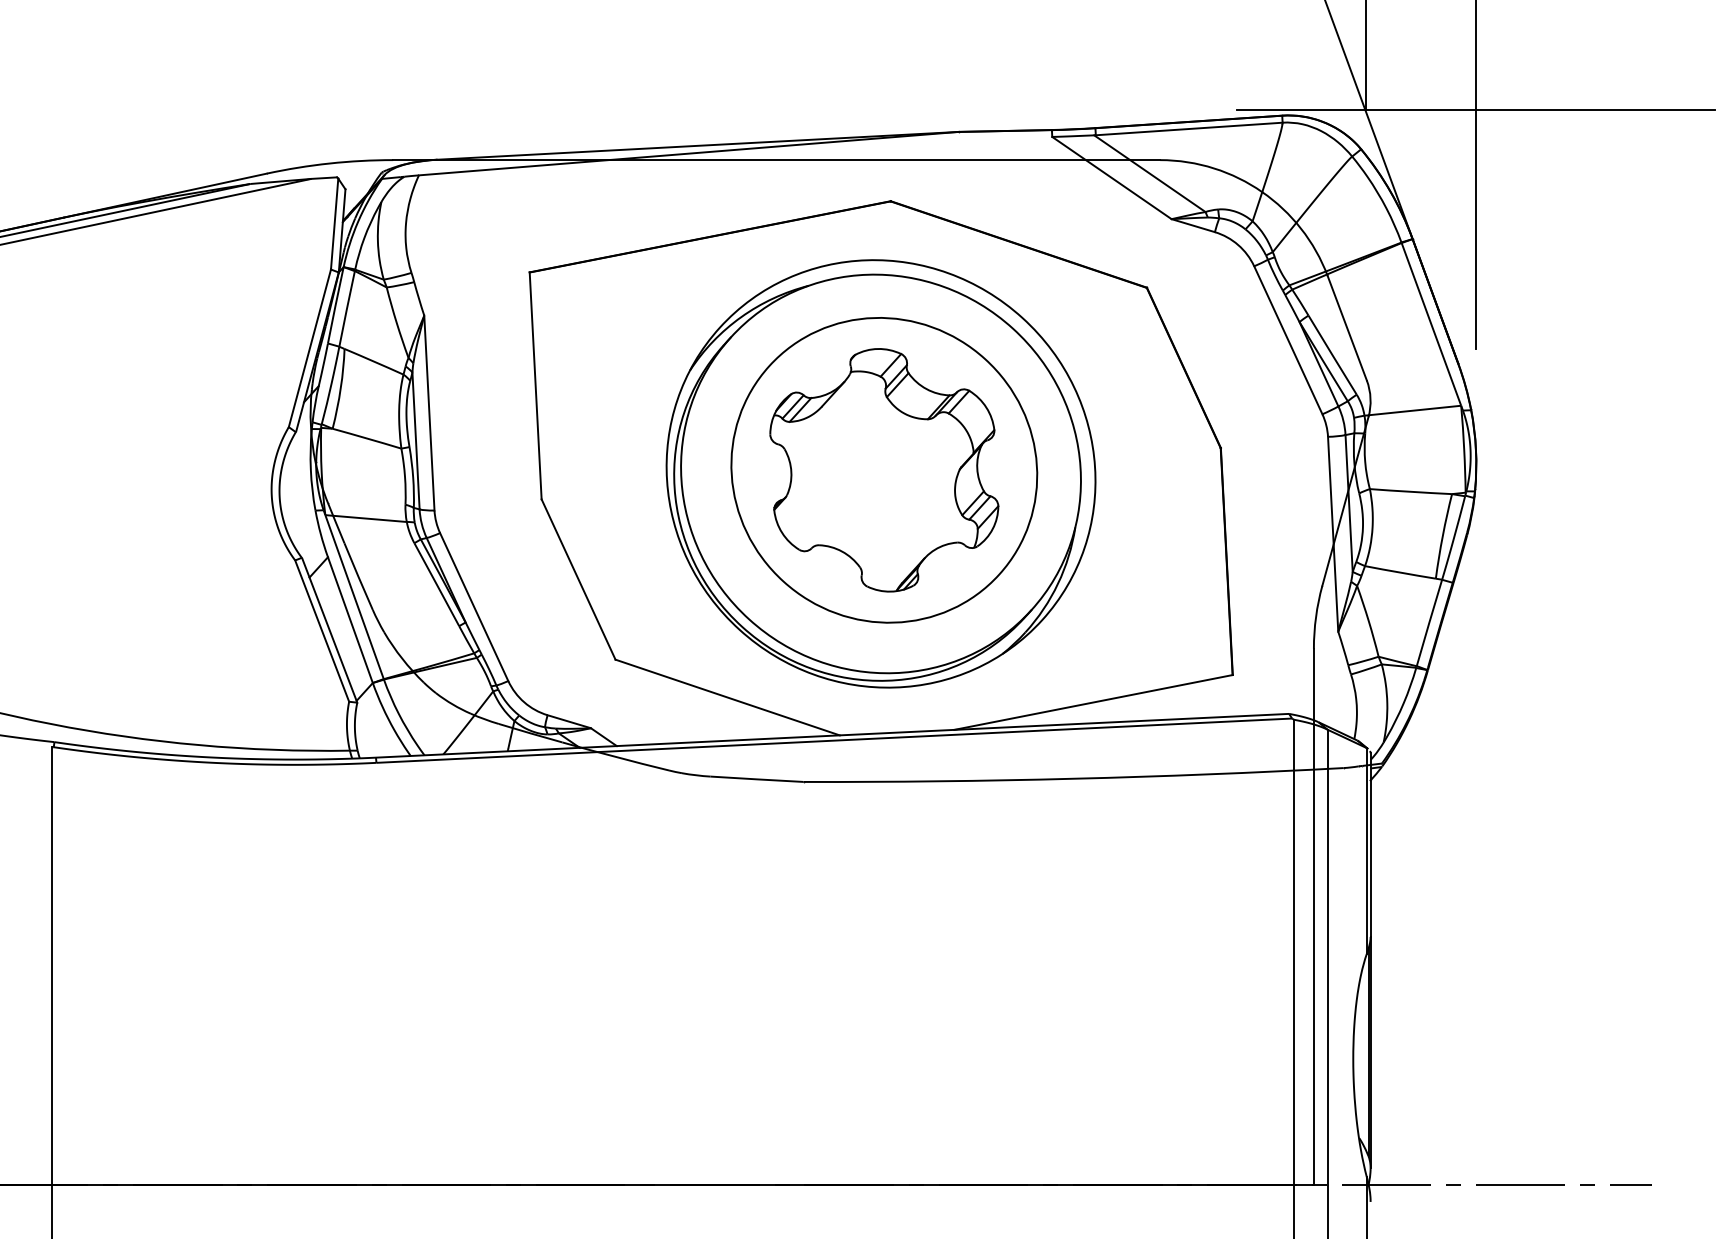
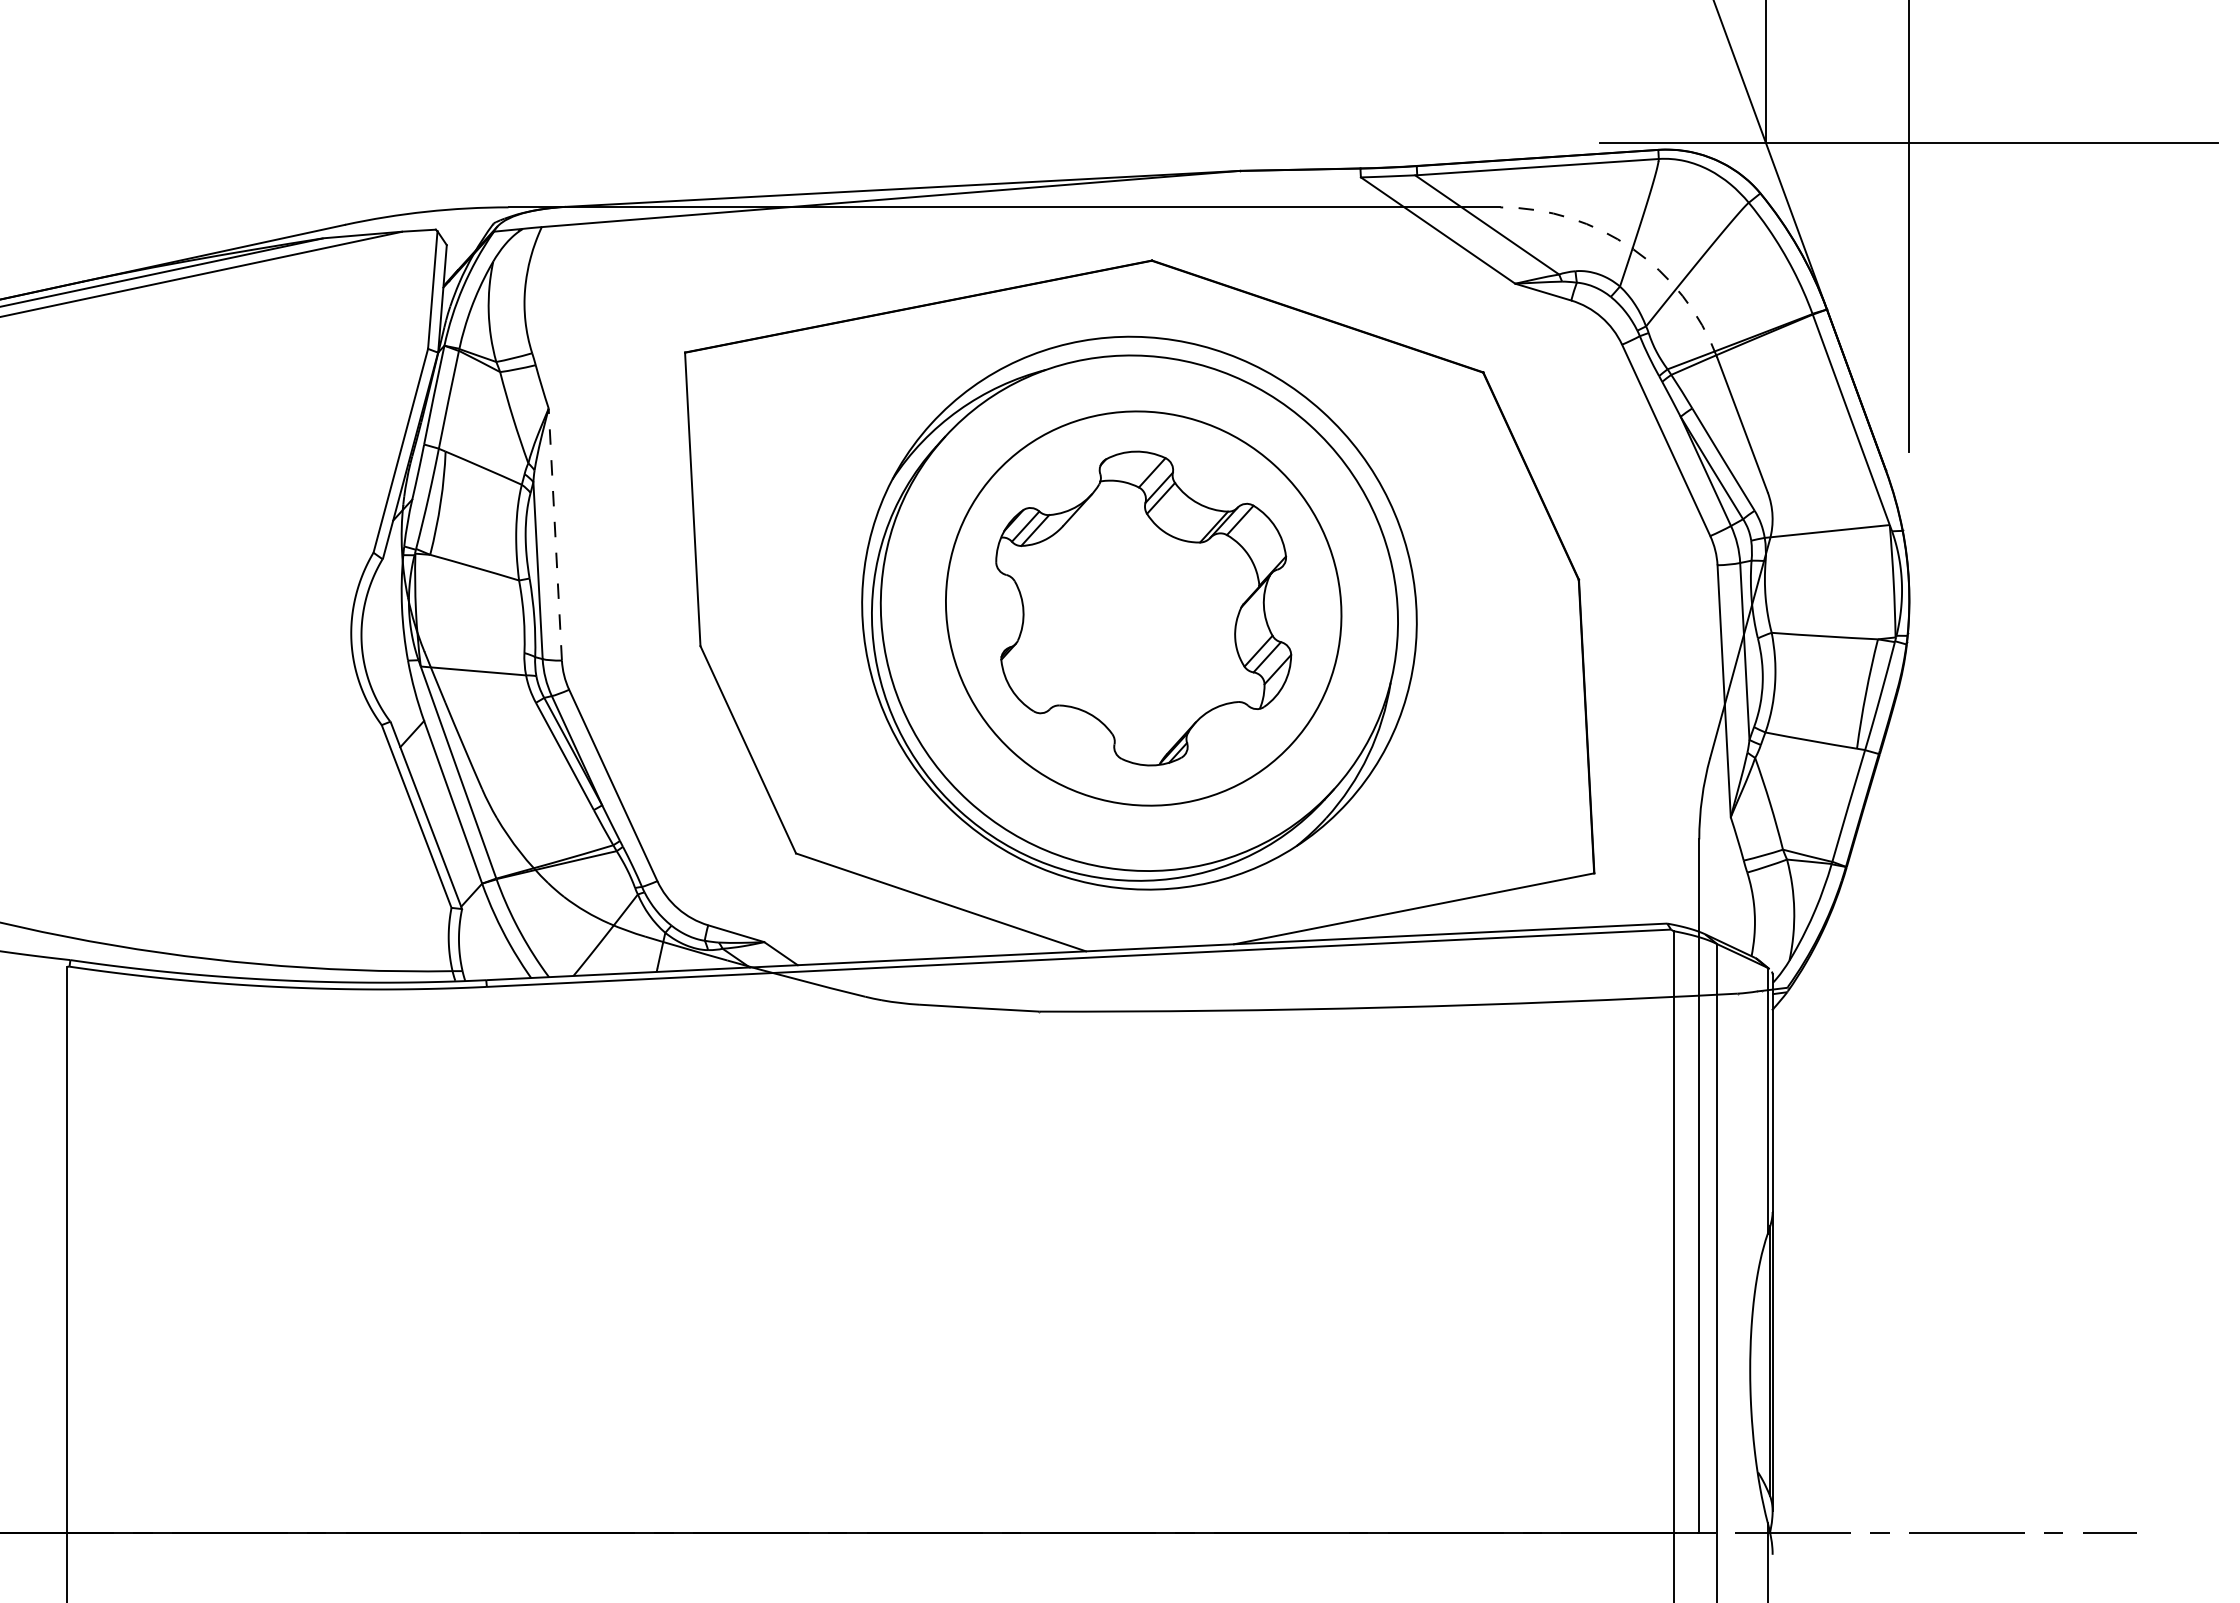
arc: (1262, 191) -> (1632, 248), solid -> dashed
line: (429, 413) -> (555, 534), solid -> dashed

